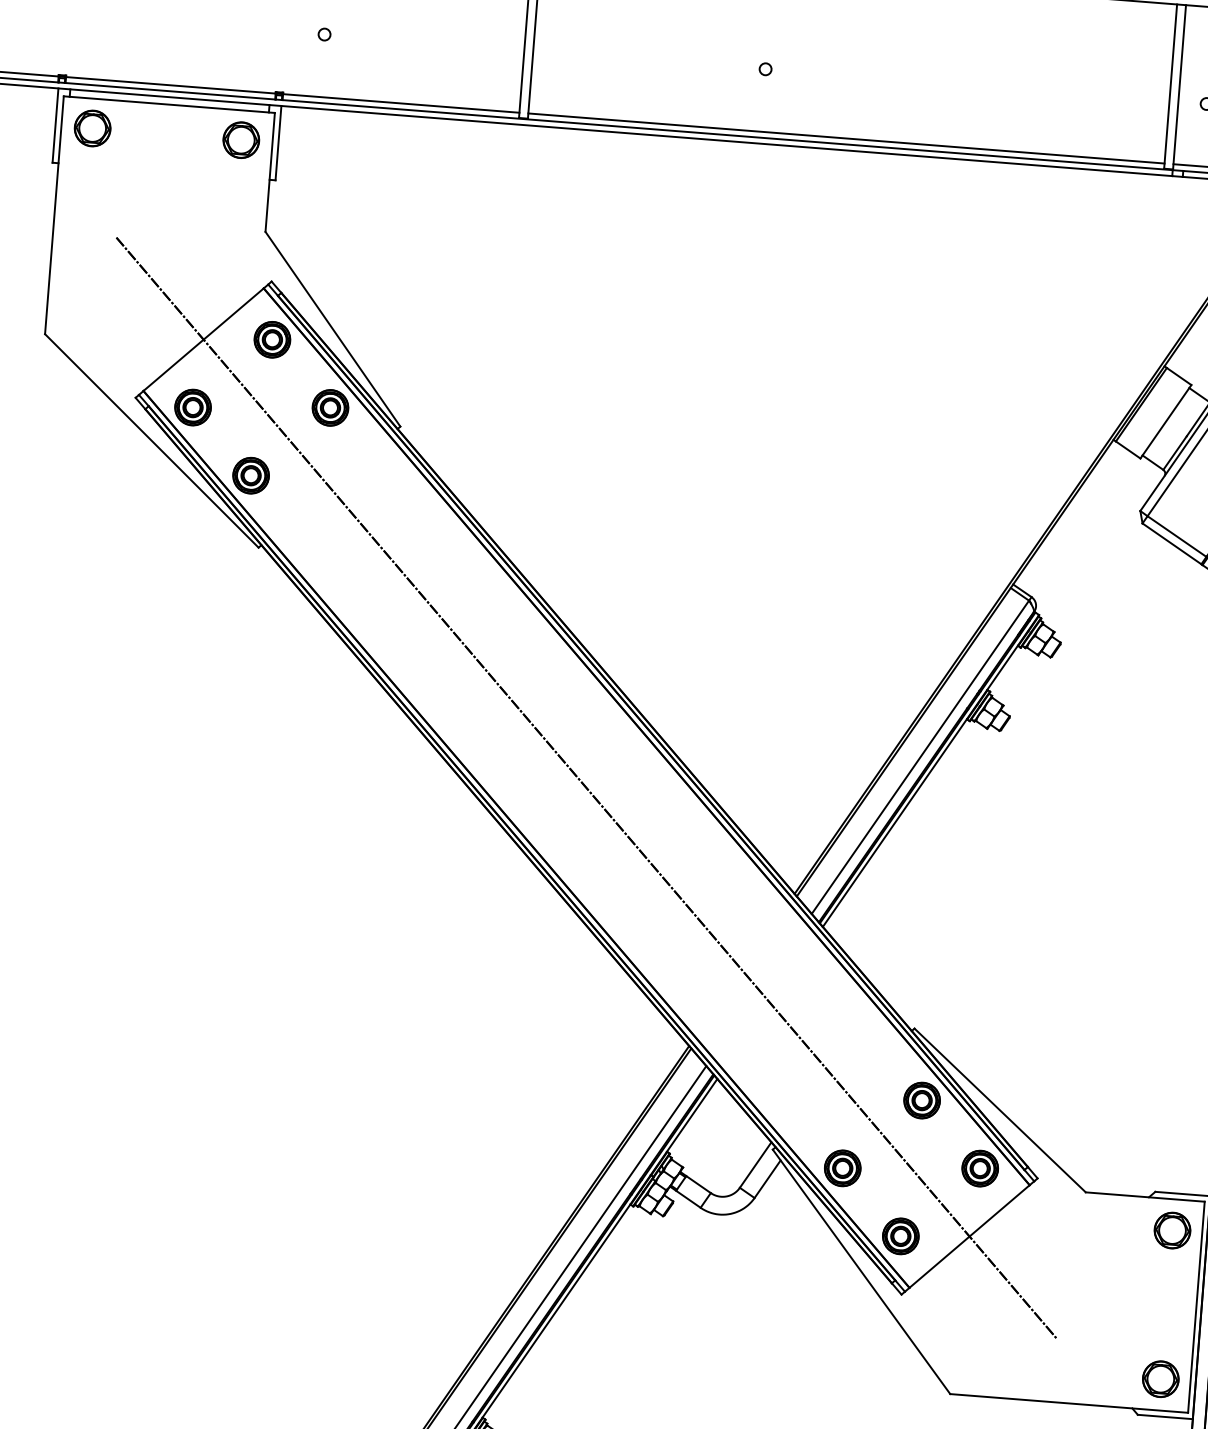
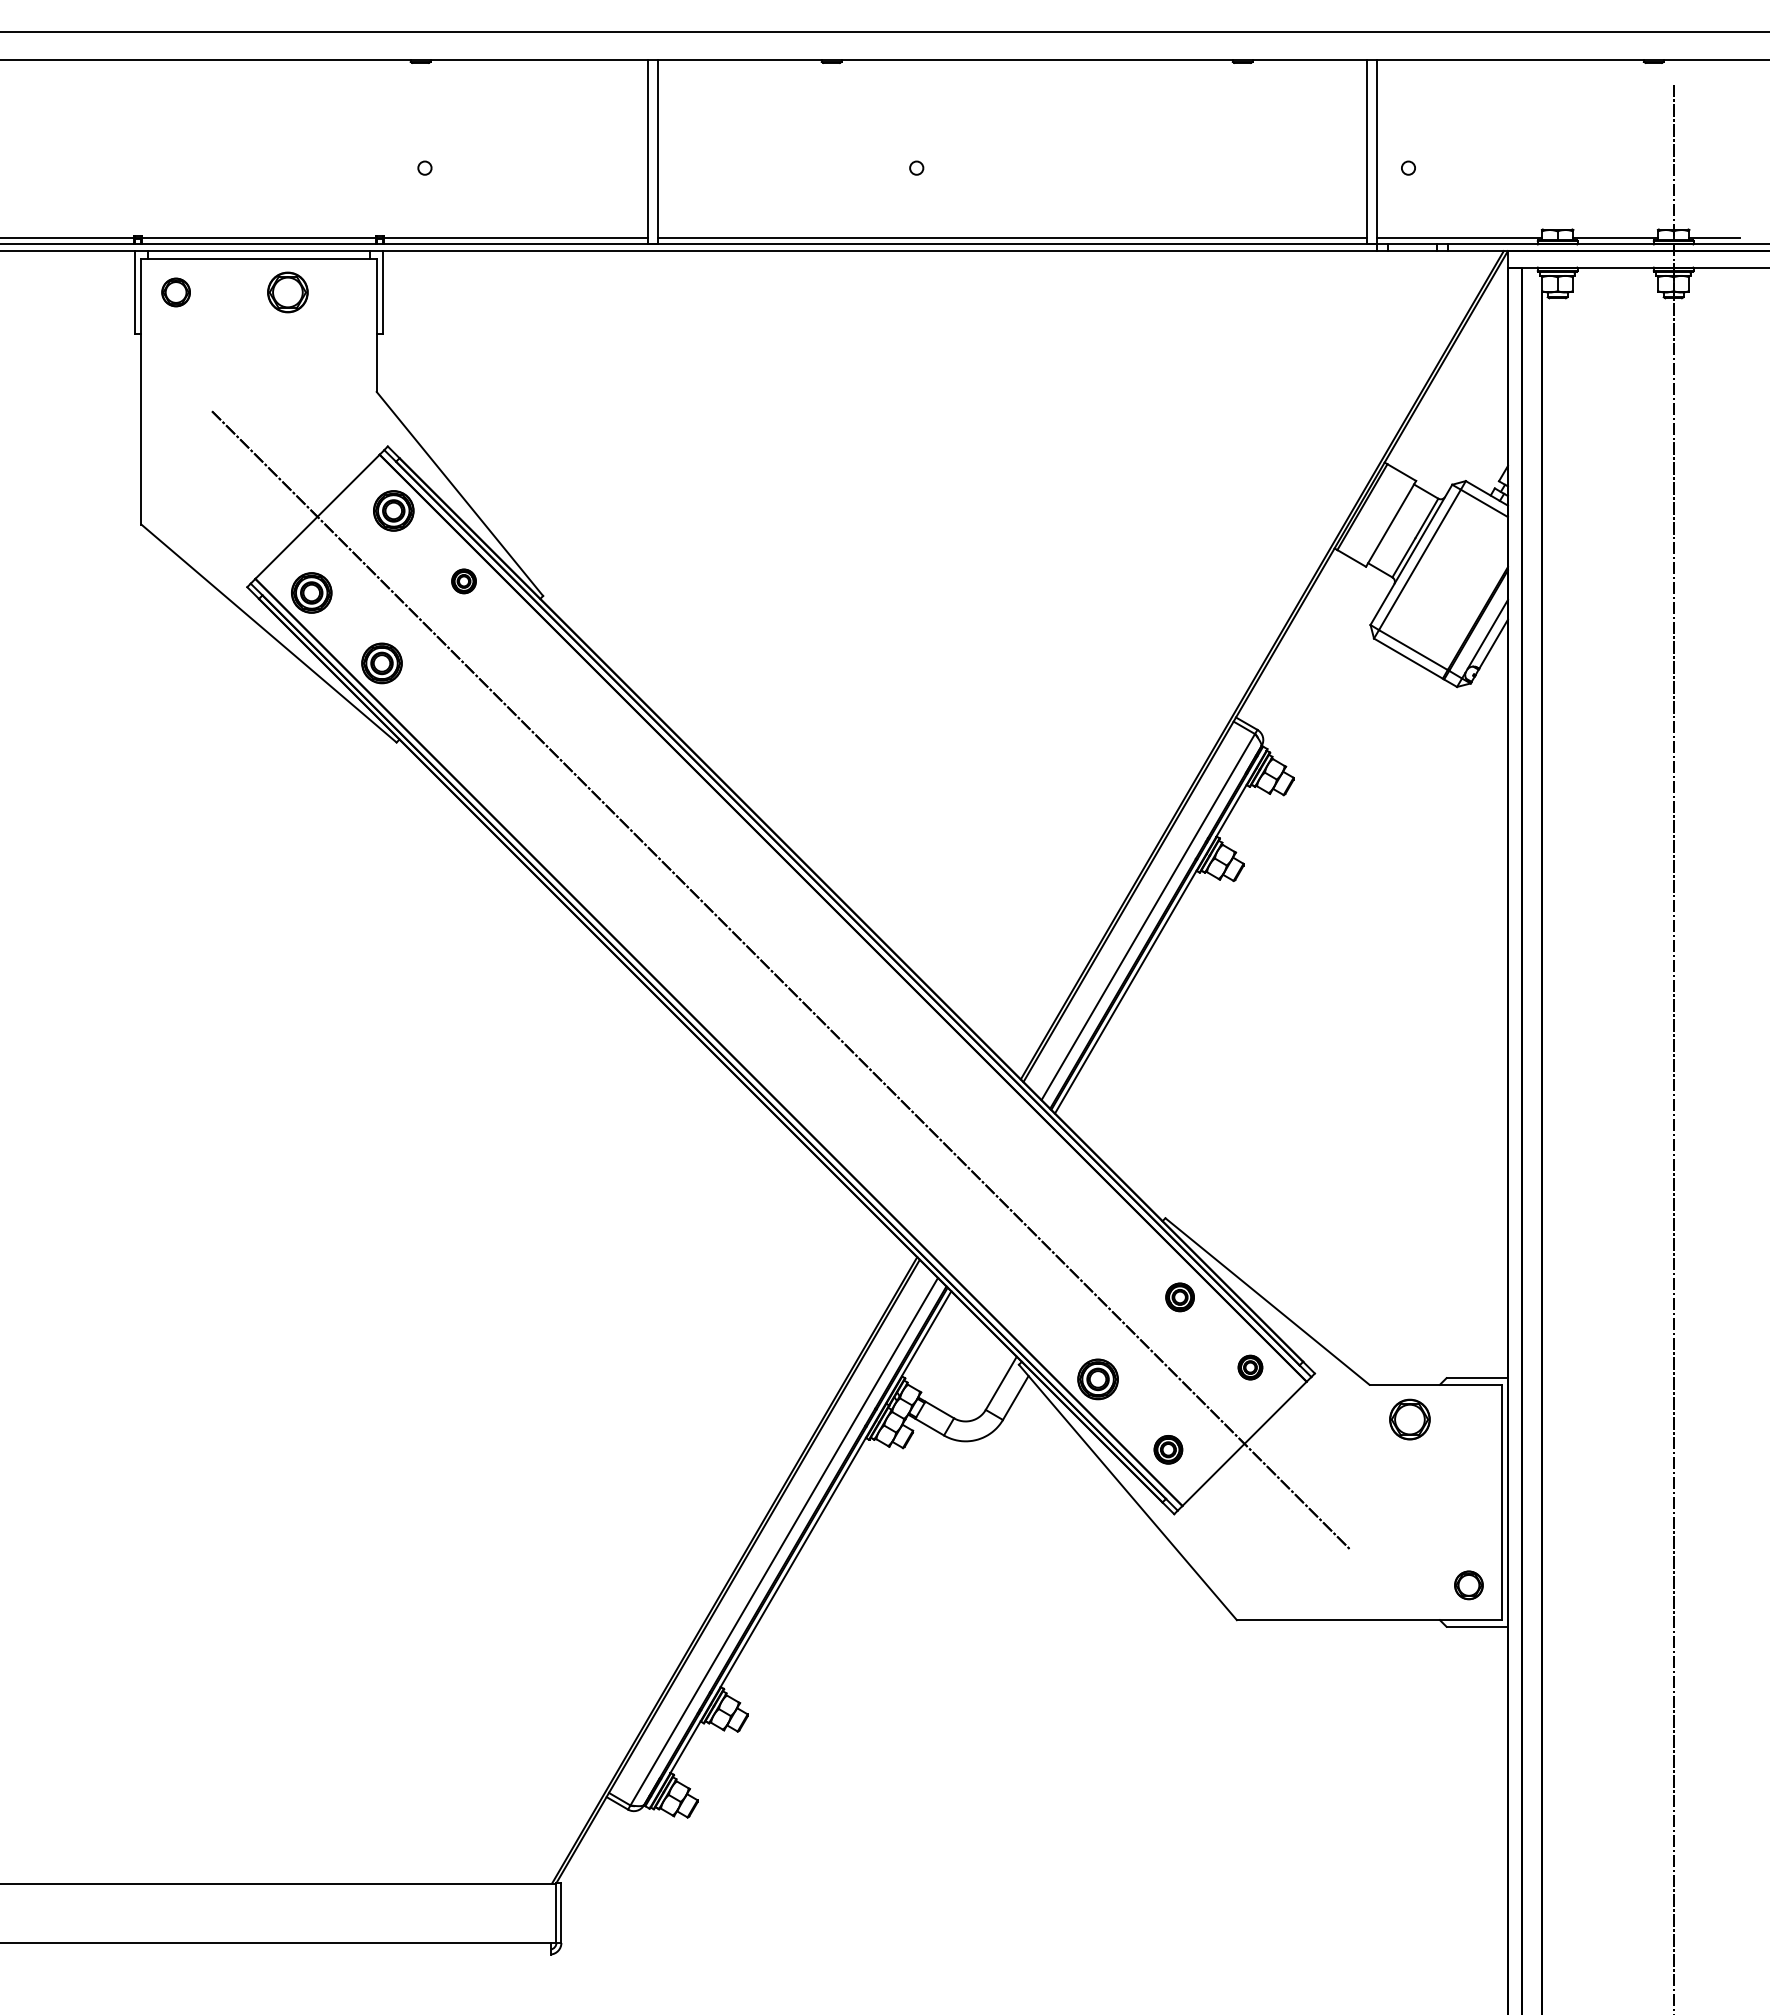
part: (92, 128) -> (175, 292), size x0.7
part: (240, 140) -> (287, 292), moved
part: (329, 407) -> (463, 581), size x0.6
part: (921, 1100) -> (1179, 1297), size x0.7
part: (980, 1168) -> (1250, 1367), size x0.6
part: (1172, 1230) -> (1409, 1419), moved
part: (900, 1236) -> (1168, 1449), size x0.7
part: (1160, 1379) -> (1468, 1585), size x0.7

